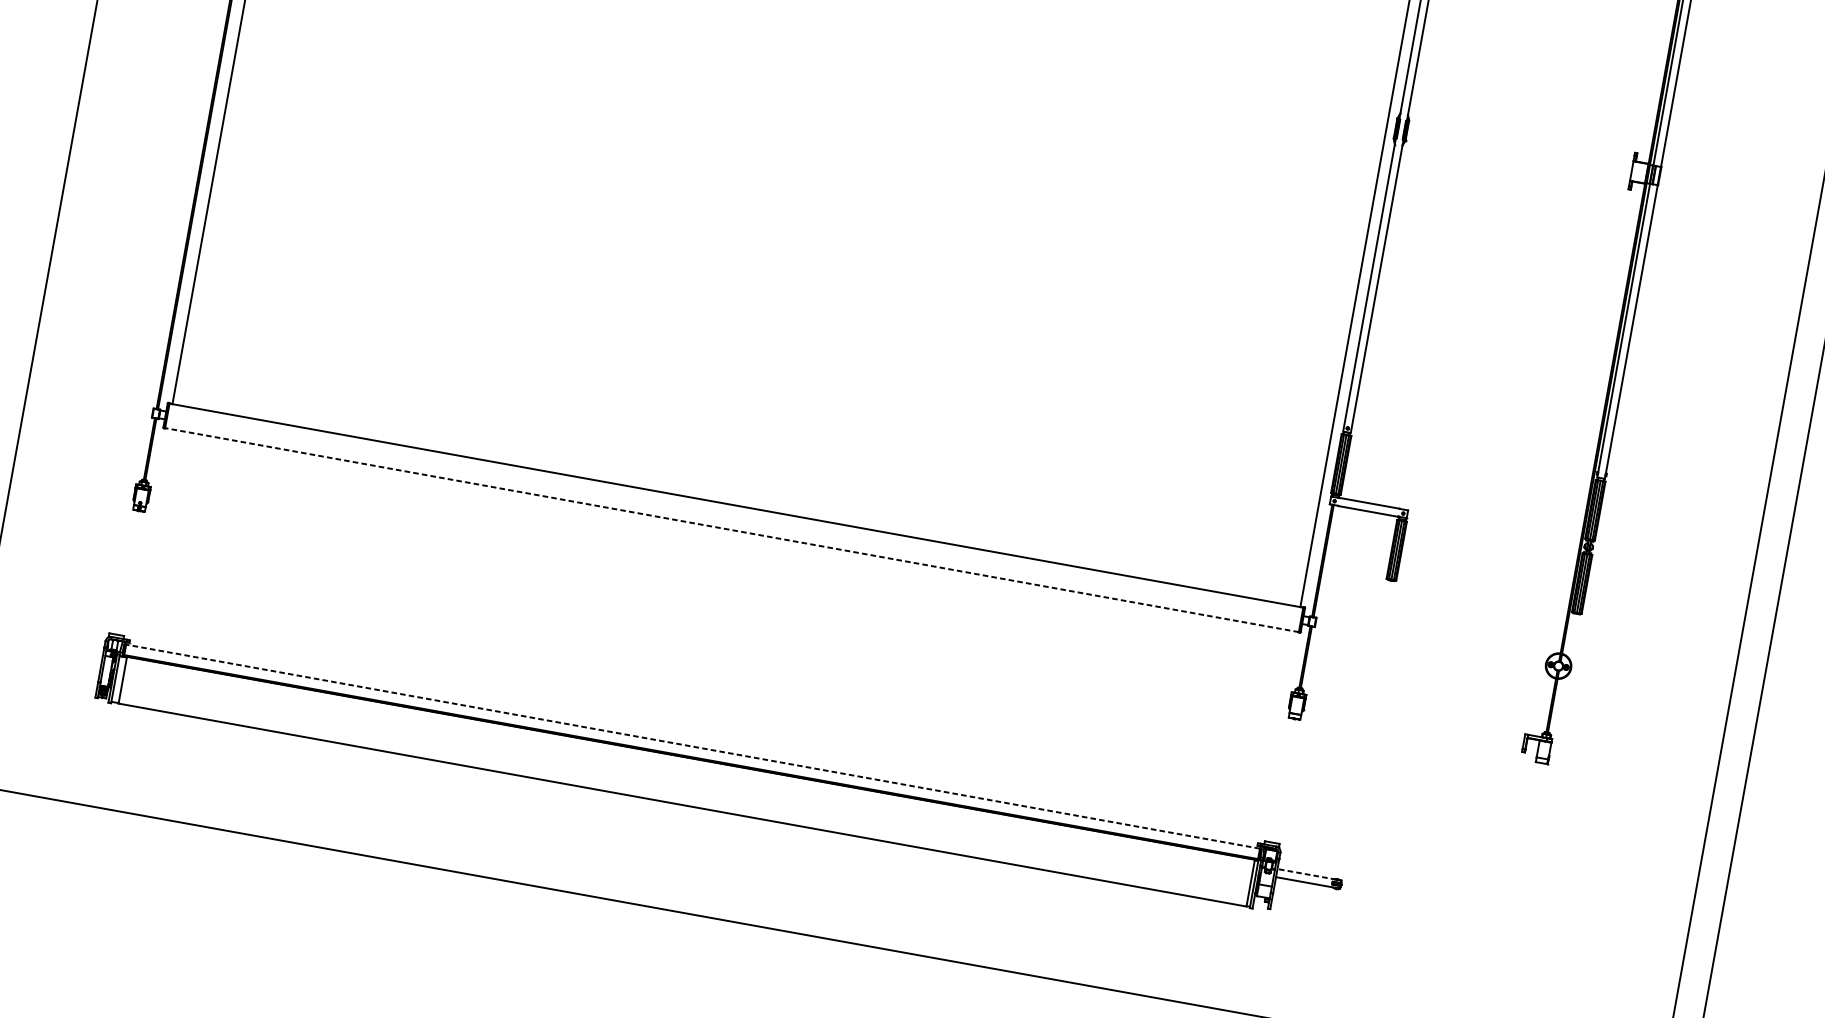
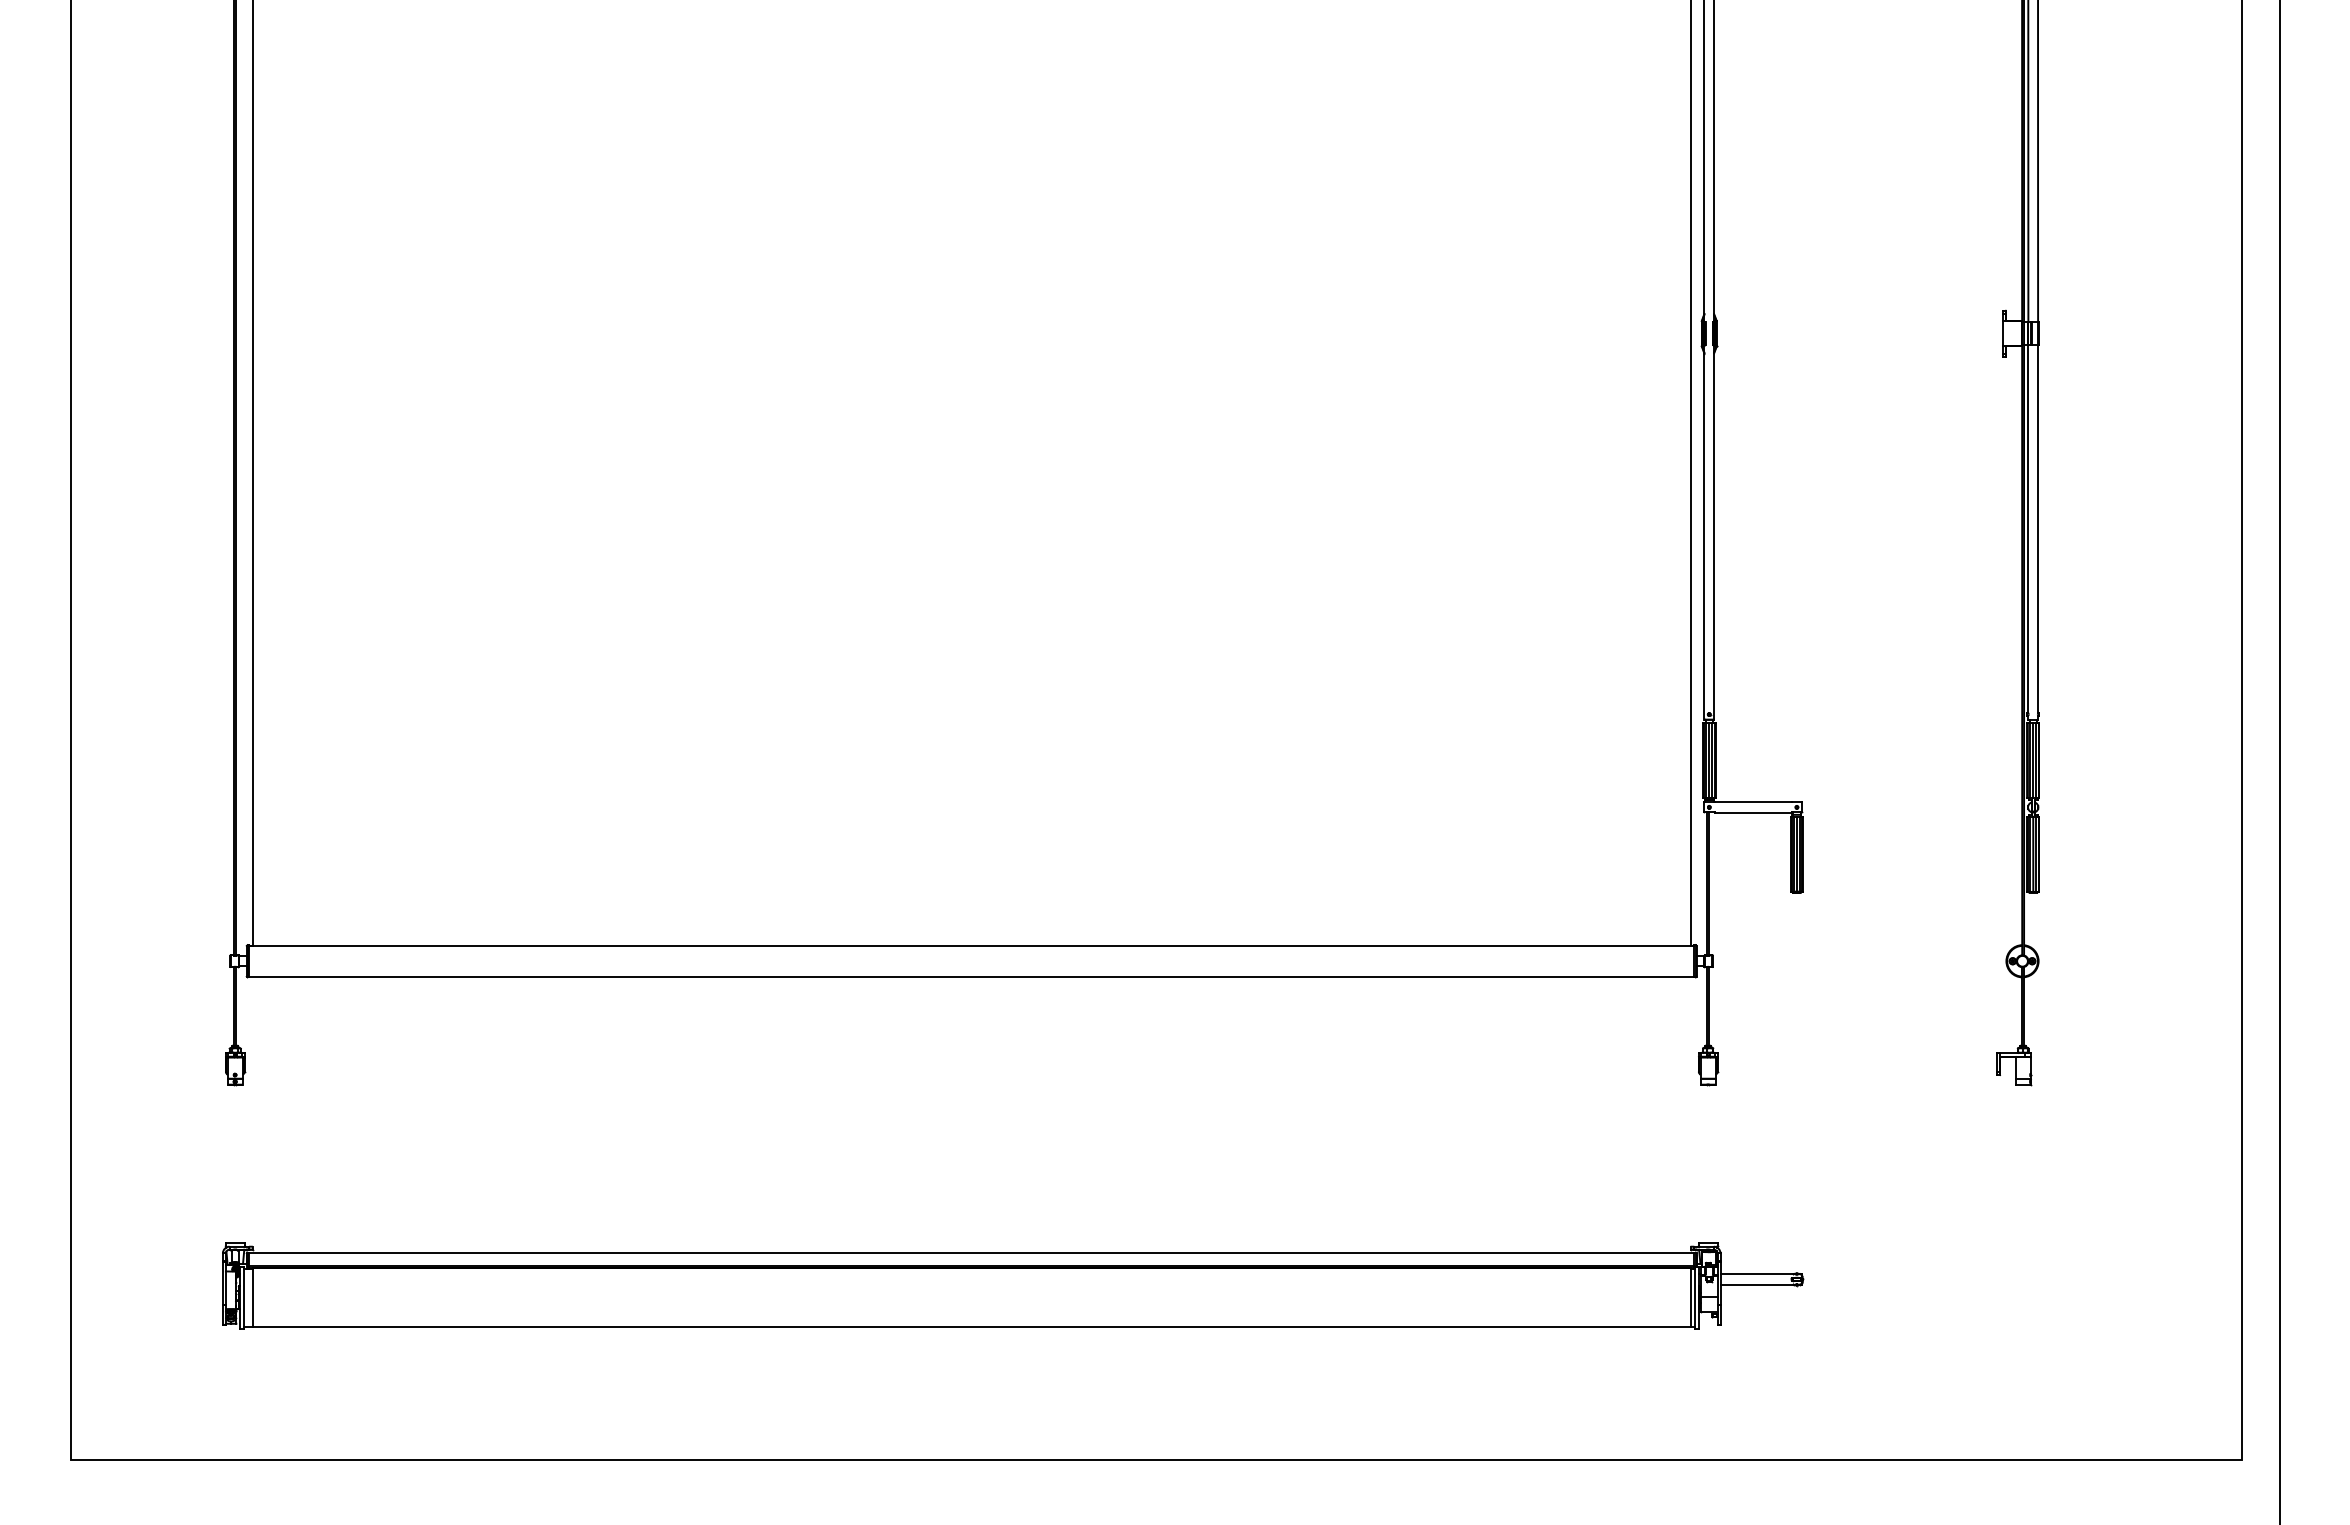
line: (731, 529) -> (971, 976), dashed -> solid
line: (692, 747) -> (971, 1253), dashed -> solid
line: (1306, 874) -> (1757, 1274), dashed -> solid

